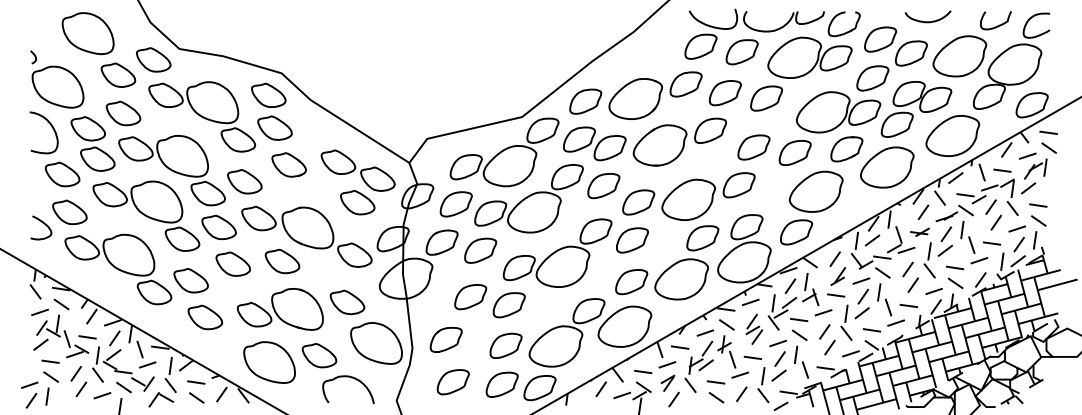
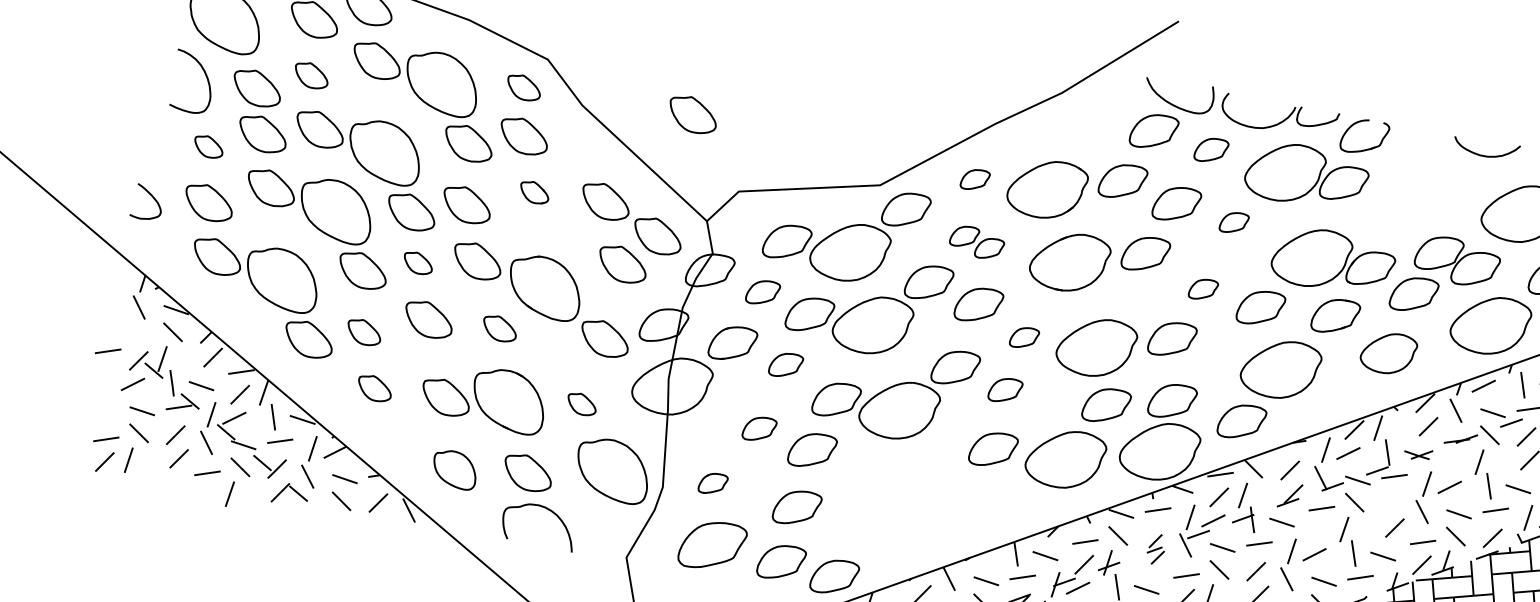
part: (741, 52) -> (1210, 150), size x0.7
part: (891, 58) -> (1423, 198), removed
part: (386, 92) -> (692, 114), added
part: (268, 94) -> (523, 86), size x0.7
part: (766, 98) -> (1234, 222), size x0.6
part: (585, 101) -> (974, 179), size x0.6
part: (123, 113) -> (311, 75), size x0.7
part: (594, 143) -> (976, 242), size x0.6
part: (753, 147) -> (1202, 289), size x0.6
part: (288, 164) -> (533, 191), size x0.6
part: (887, 167) -> (1388, 353), size x0.7
part: (62, 174) -> (208, 146), size x0.6
part: (638, 202) -> (1024, 337), size x0.6
part: (455, 204) -> (762, 292), size x0.7
curve: (42, 223) -> (150, 196), moved
part: (218, 226) -> (417, 262), size x0.6
line: (946, 234) -> (1455, 464), removed
part: (632, 240) -> (1005, 390), size x0.7
part: (480, 250) -> (785, 365), size x0.7
part: (282, 261) -> (499, 328), size x0.7
line: (907, 269) -> (1390, 504), removed
part: (190, 280) -> (363, 331), size x0.7
line: (863, 296) -> (1320, 531), removed
part: (470, 297) -> (759, 429), size x0.7
part: (347, 302) -> (582, 404), size x0.6
line: (39, 311) -> (107, 349), moved
part: (204, 317) -> (373, 388), size x0.7
part: (754, 328) -> (1156, 548), size x0.7
part: (597, 333) -> (931, 514), removed
part: (445, 339) -> (712, 483), size x0.6
part: (269, 362) -> (454, 469), size x0.6
part: (351, 378) -> (546, 510), moved
part: (452, 382) -> (711, 546), size x1.4

